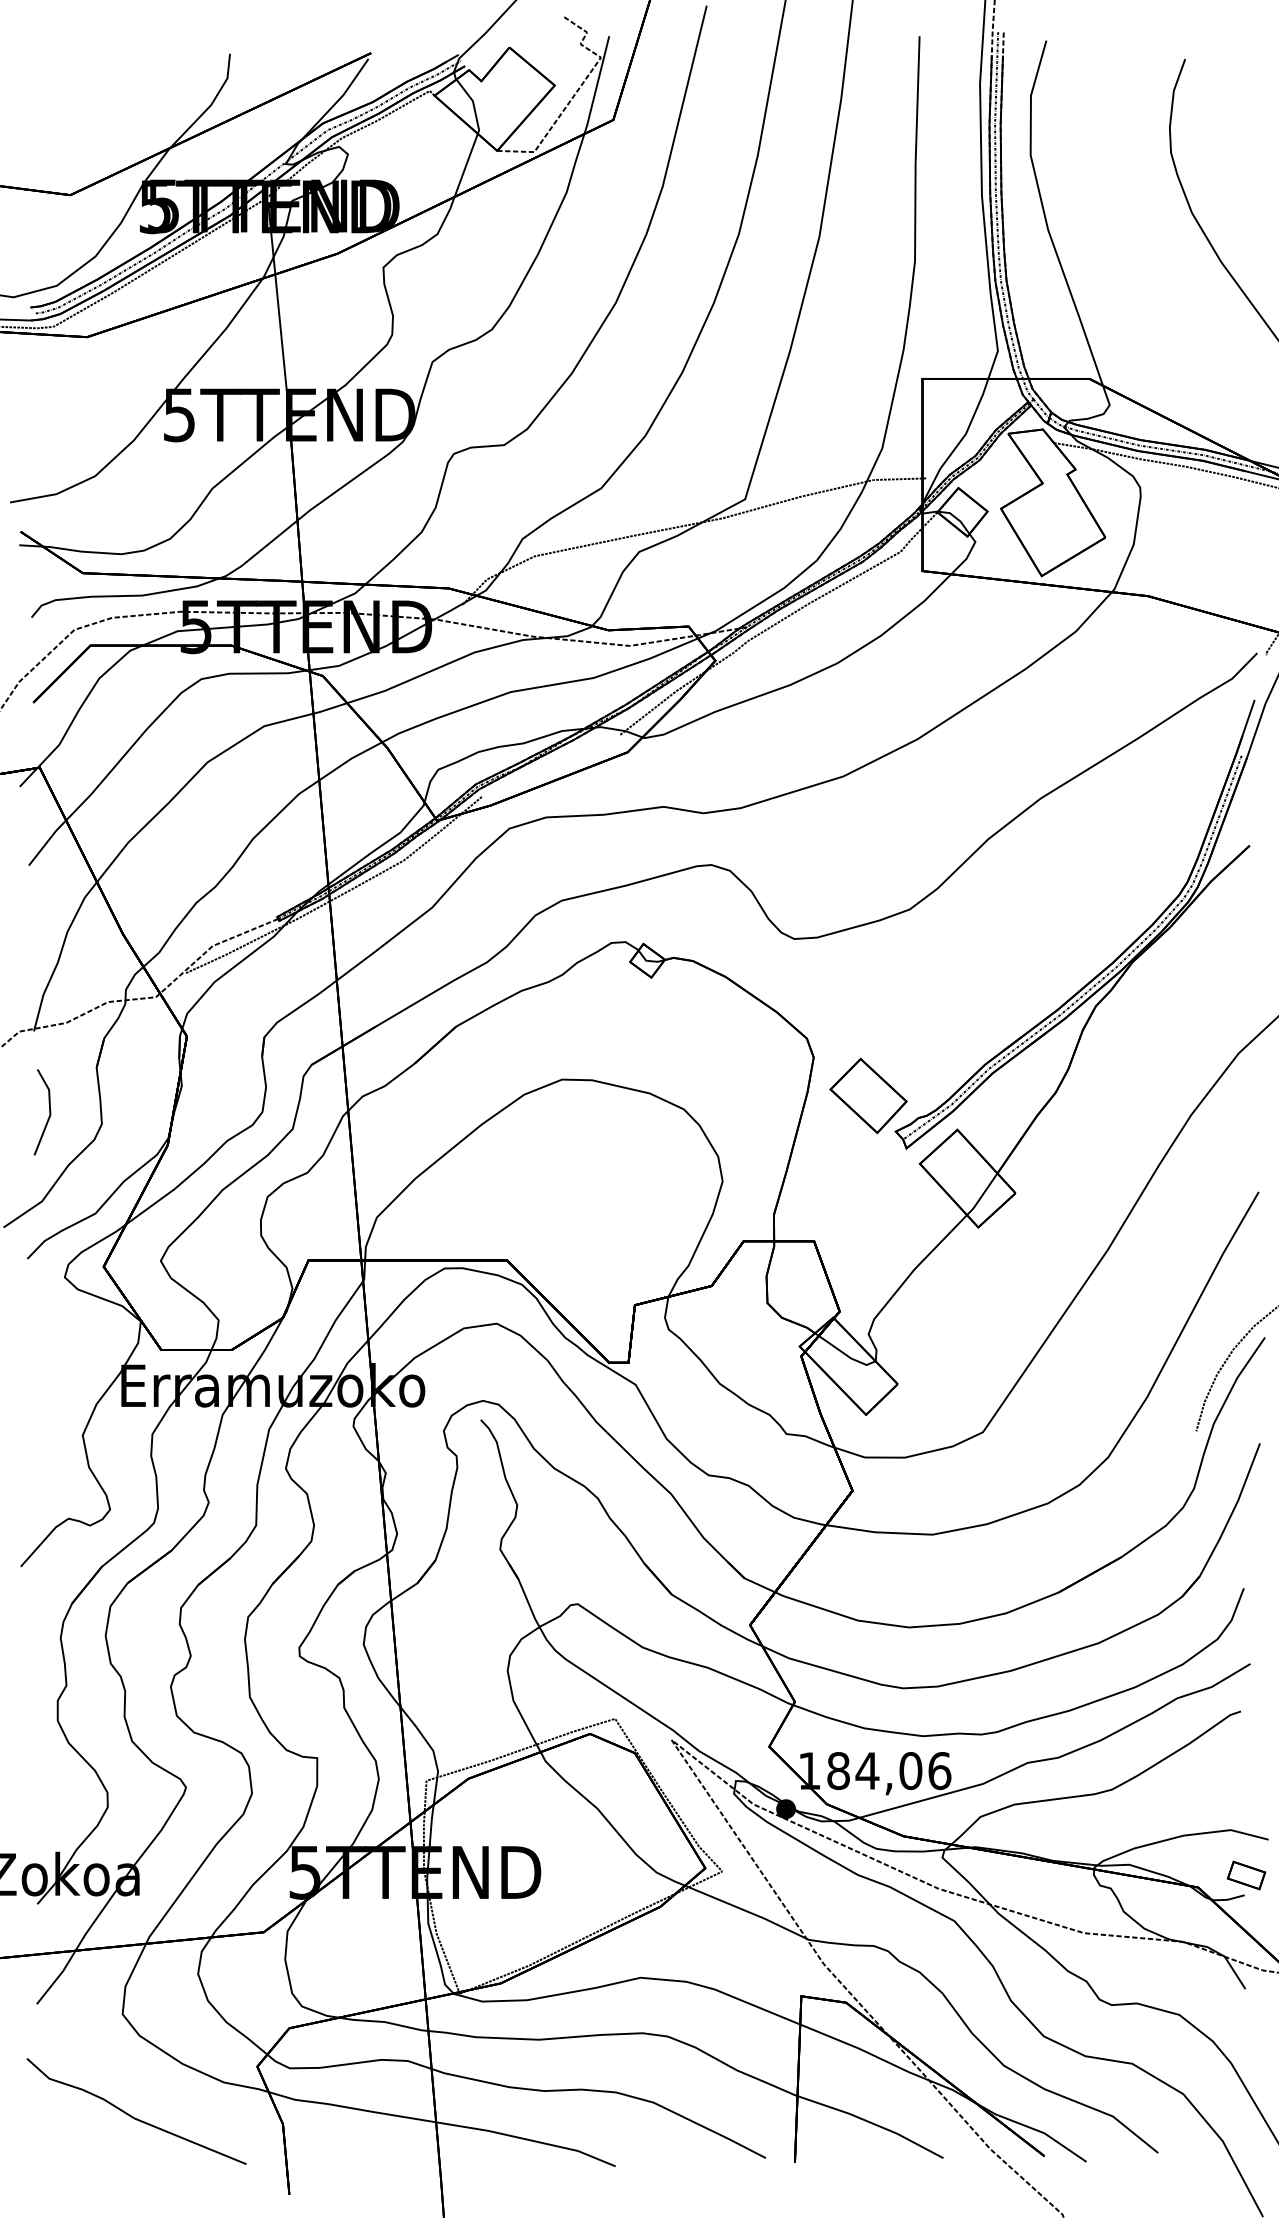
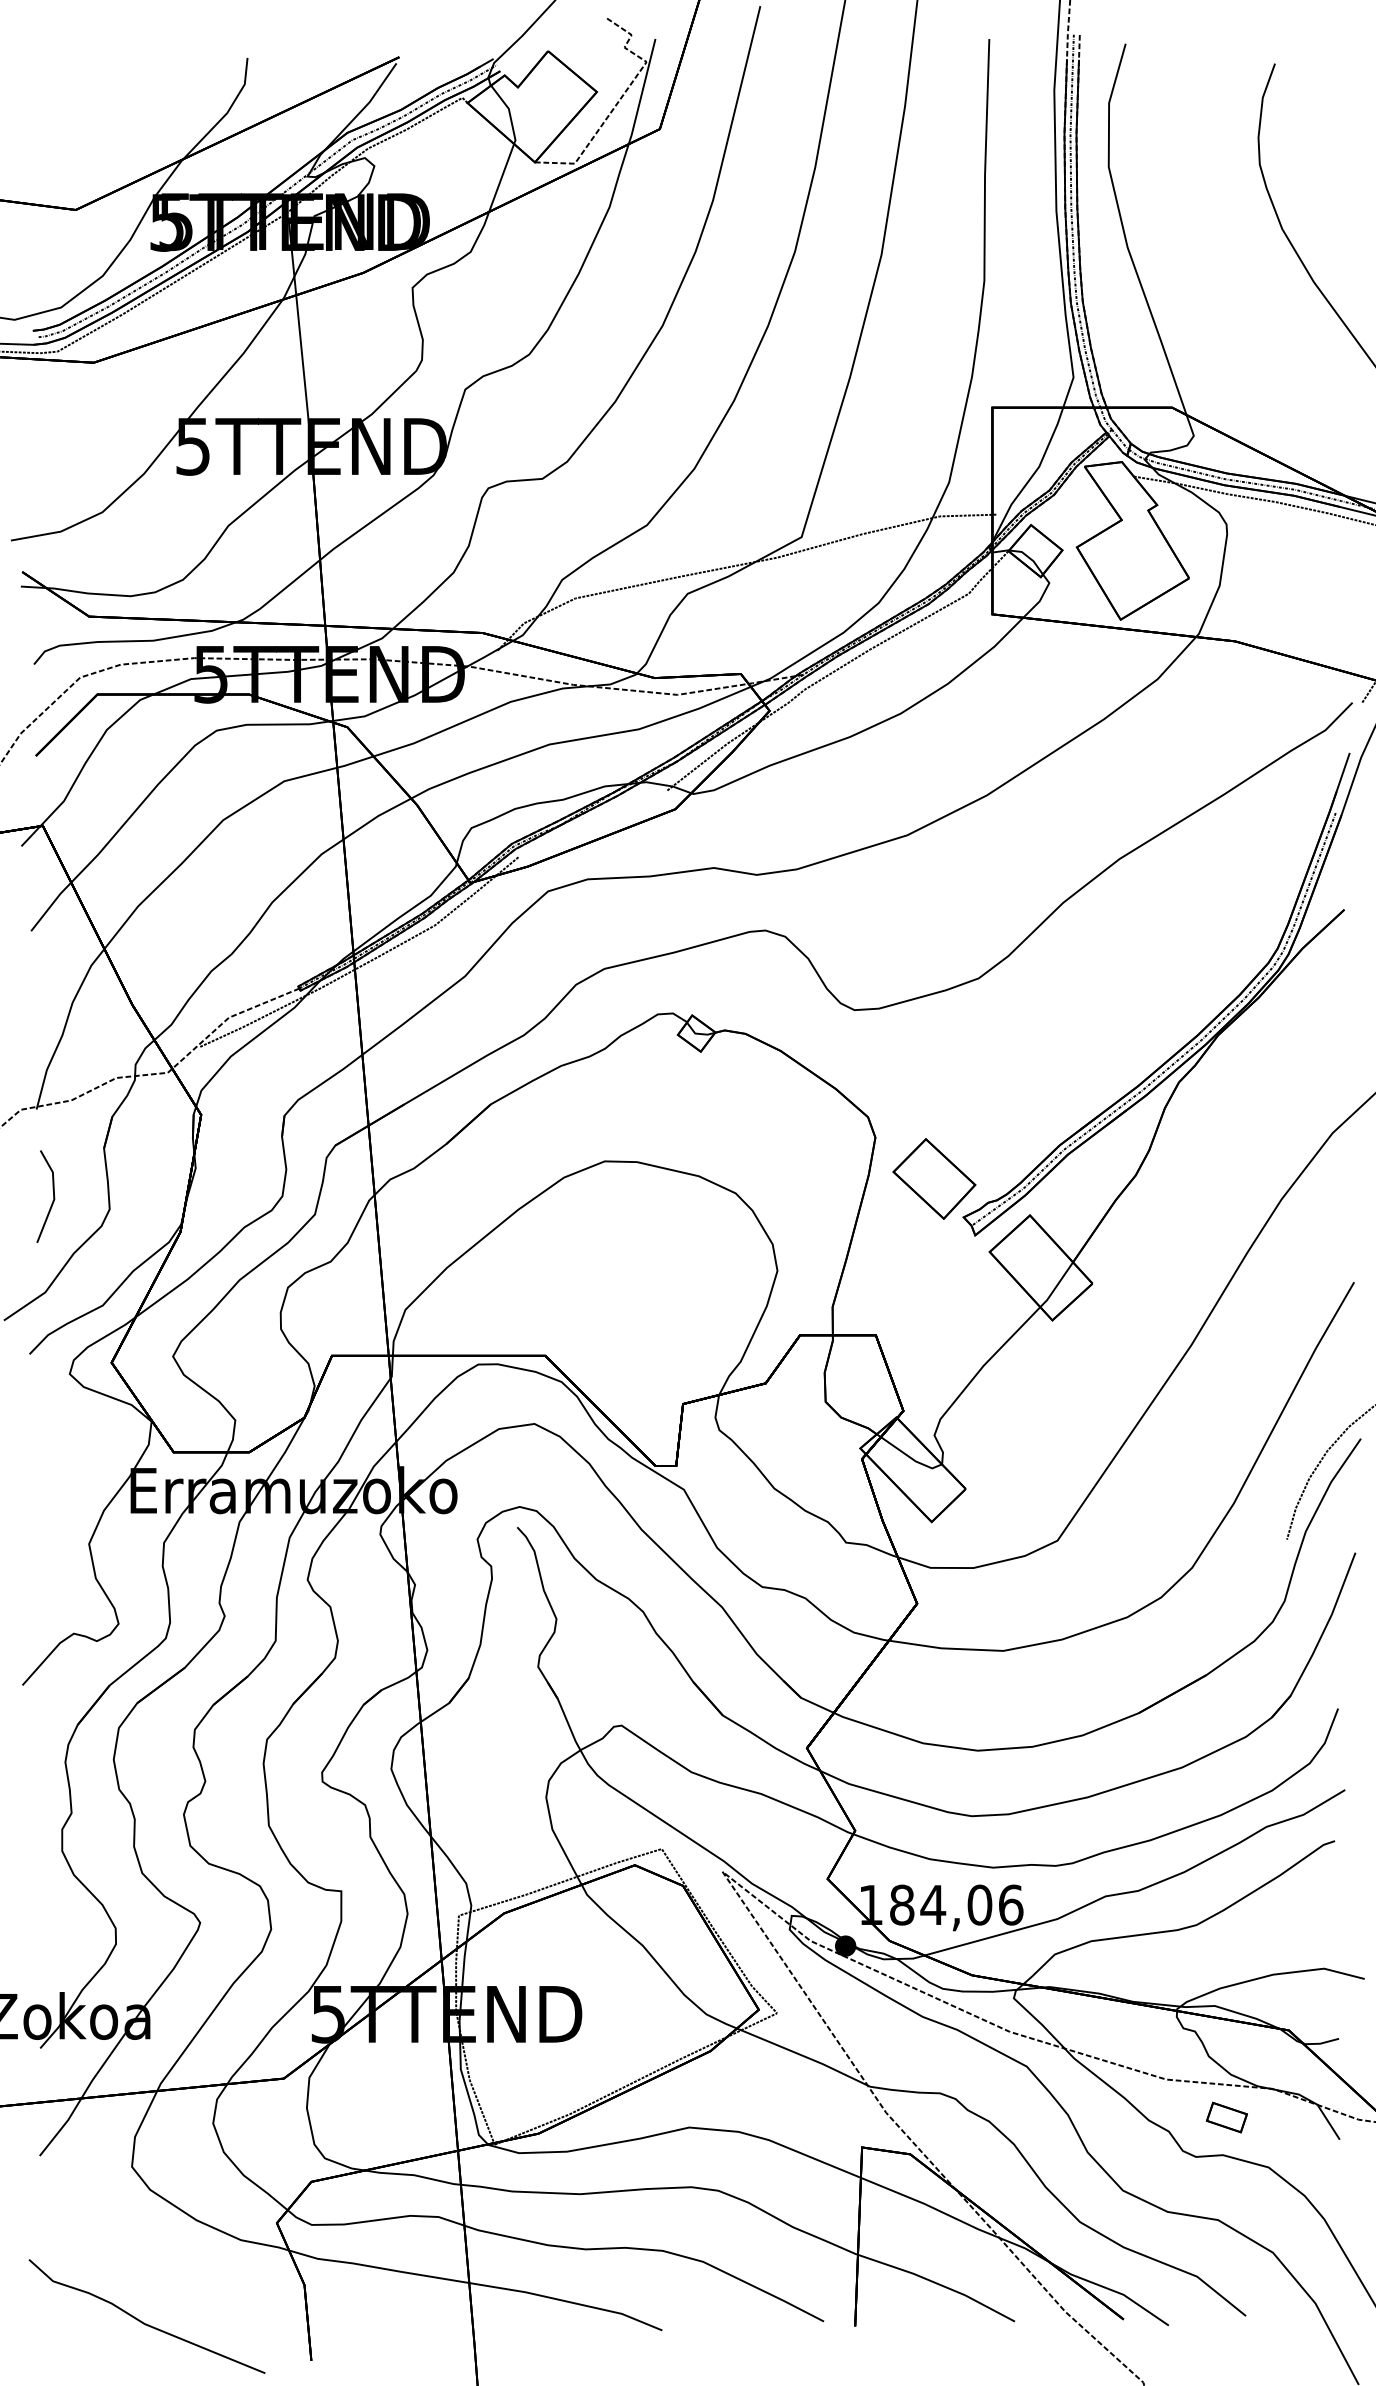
part: (1246, 1875) -> (1226, 2117), moved
curve: (133, 2116) -> (143, 2321), moved

